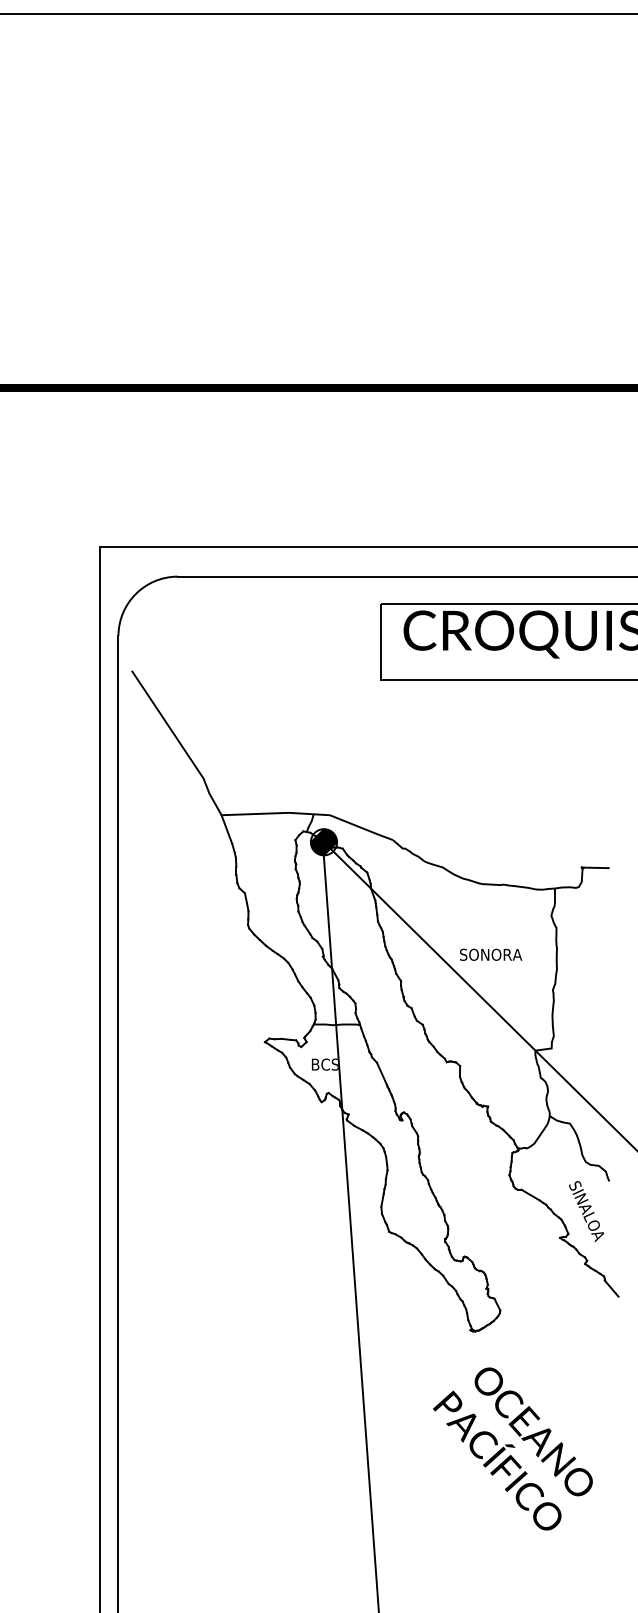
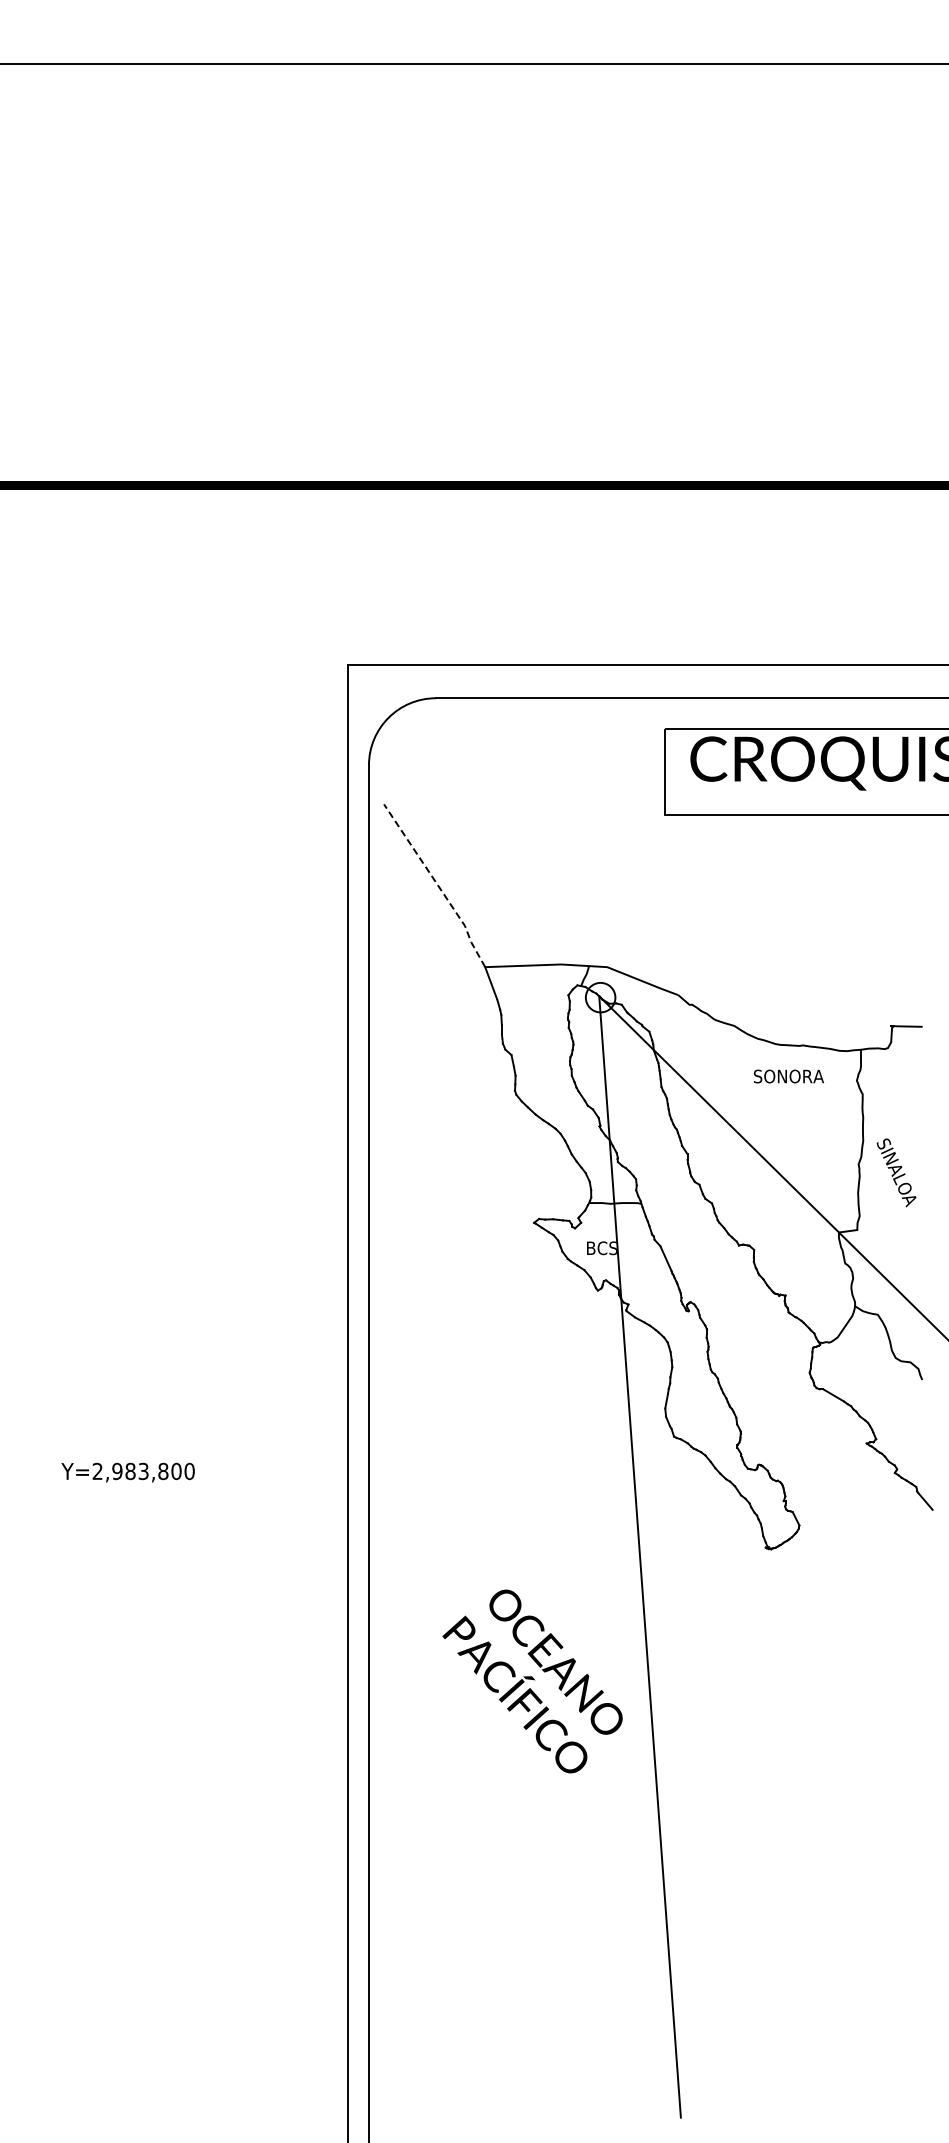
line: (180, 742) -> (438, 885), solid -> dashed
hatch: (323, 842) -> (600, 997), removed
text: (490, 954) -> (788, 1076), moved
text: (586, 1211) -> (896, 1172), moved
text: (512, 1448) -> (532, 1681), moved

